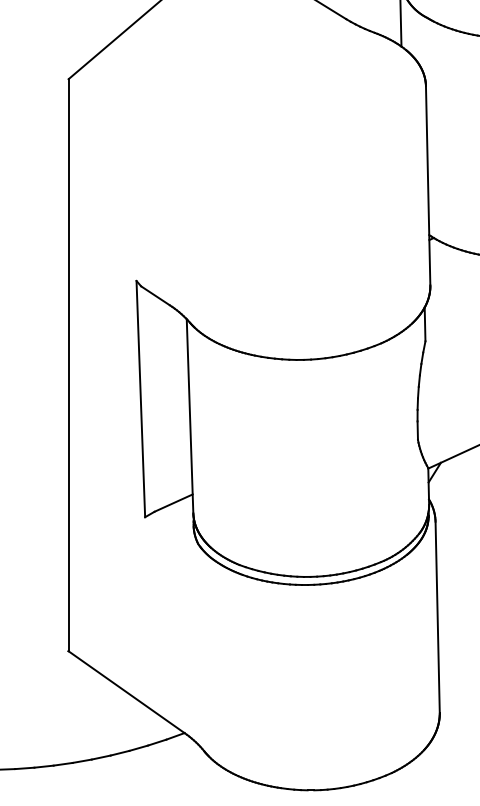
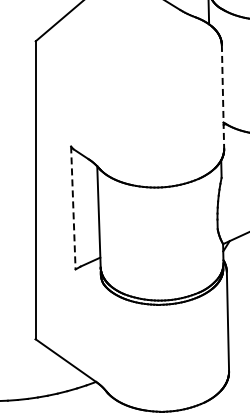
line: (429, 185) -> (223, 96), solid -> dashed
line: (141, 398) -> (73, 207), solid -> dashed

